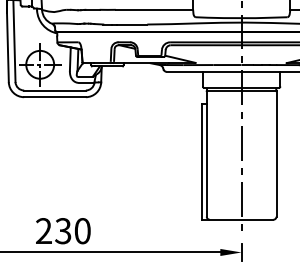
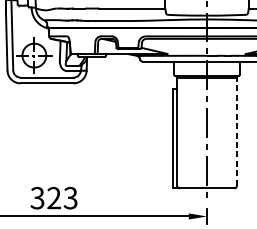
line: (276, 153) -> (236, 131), solid -> dashed
text: (62, 231) -> (53, 198), 230 -> 323

